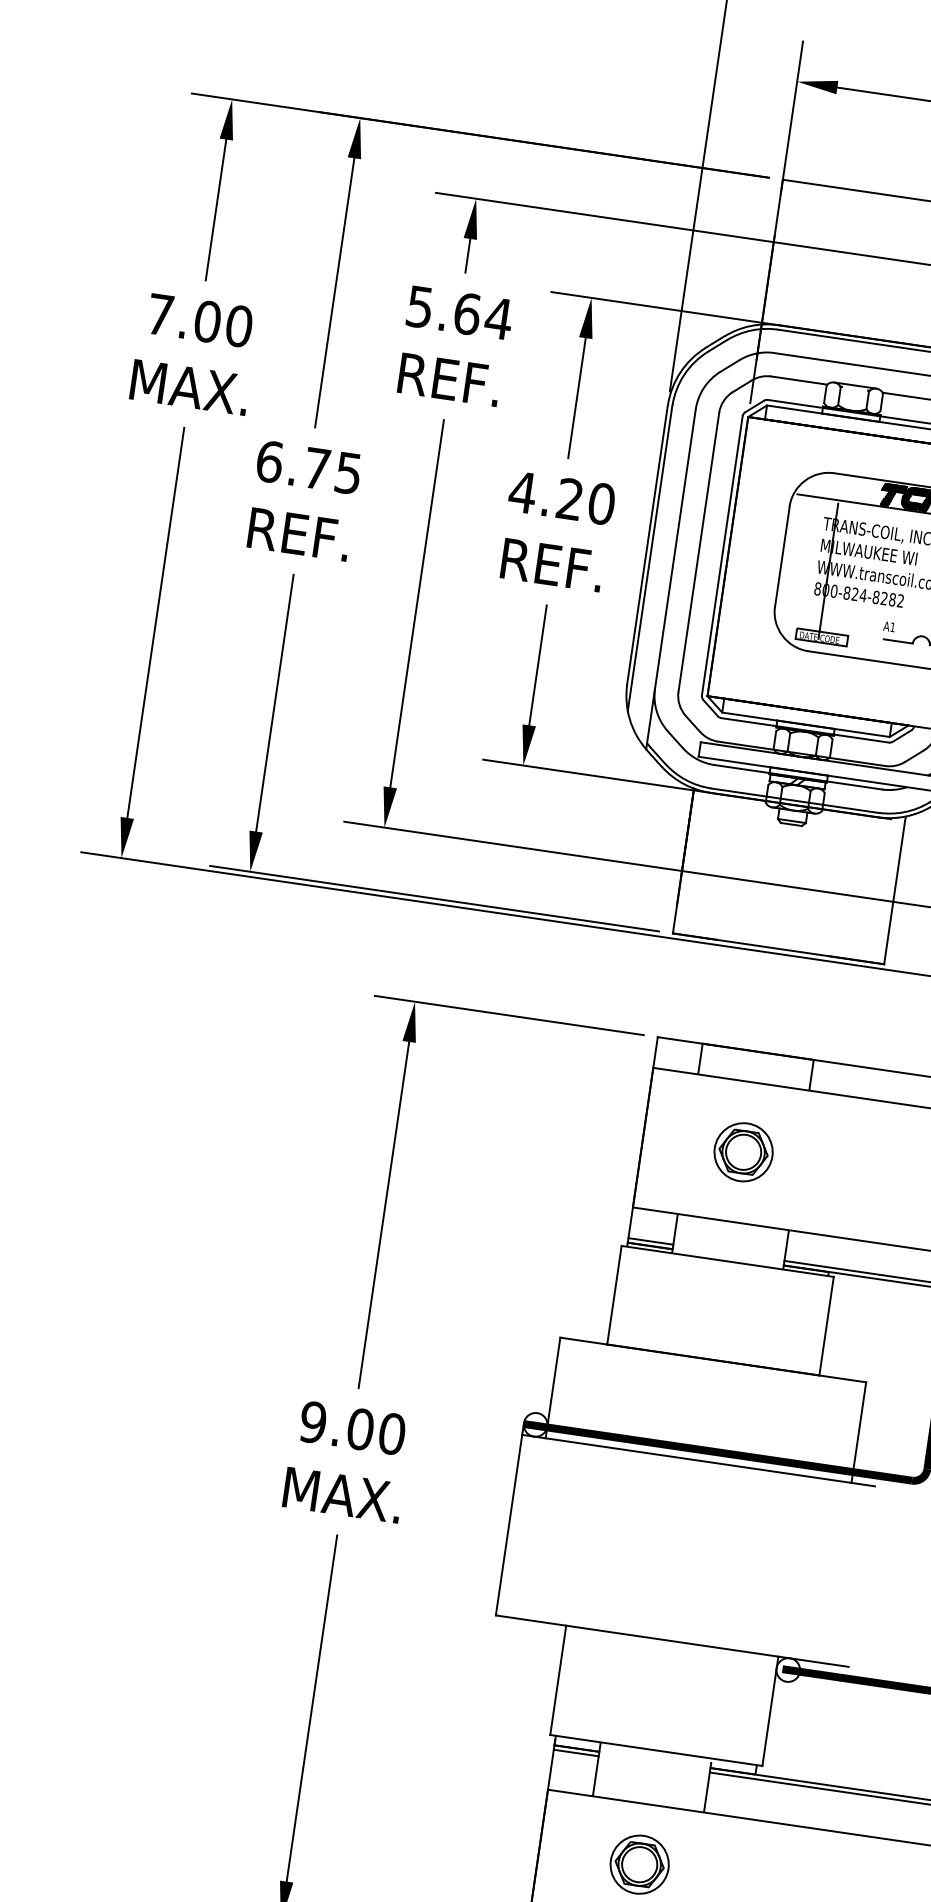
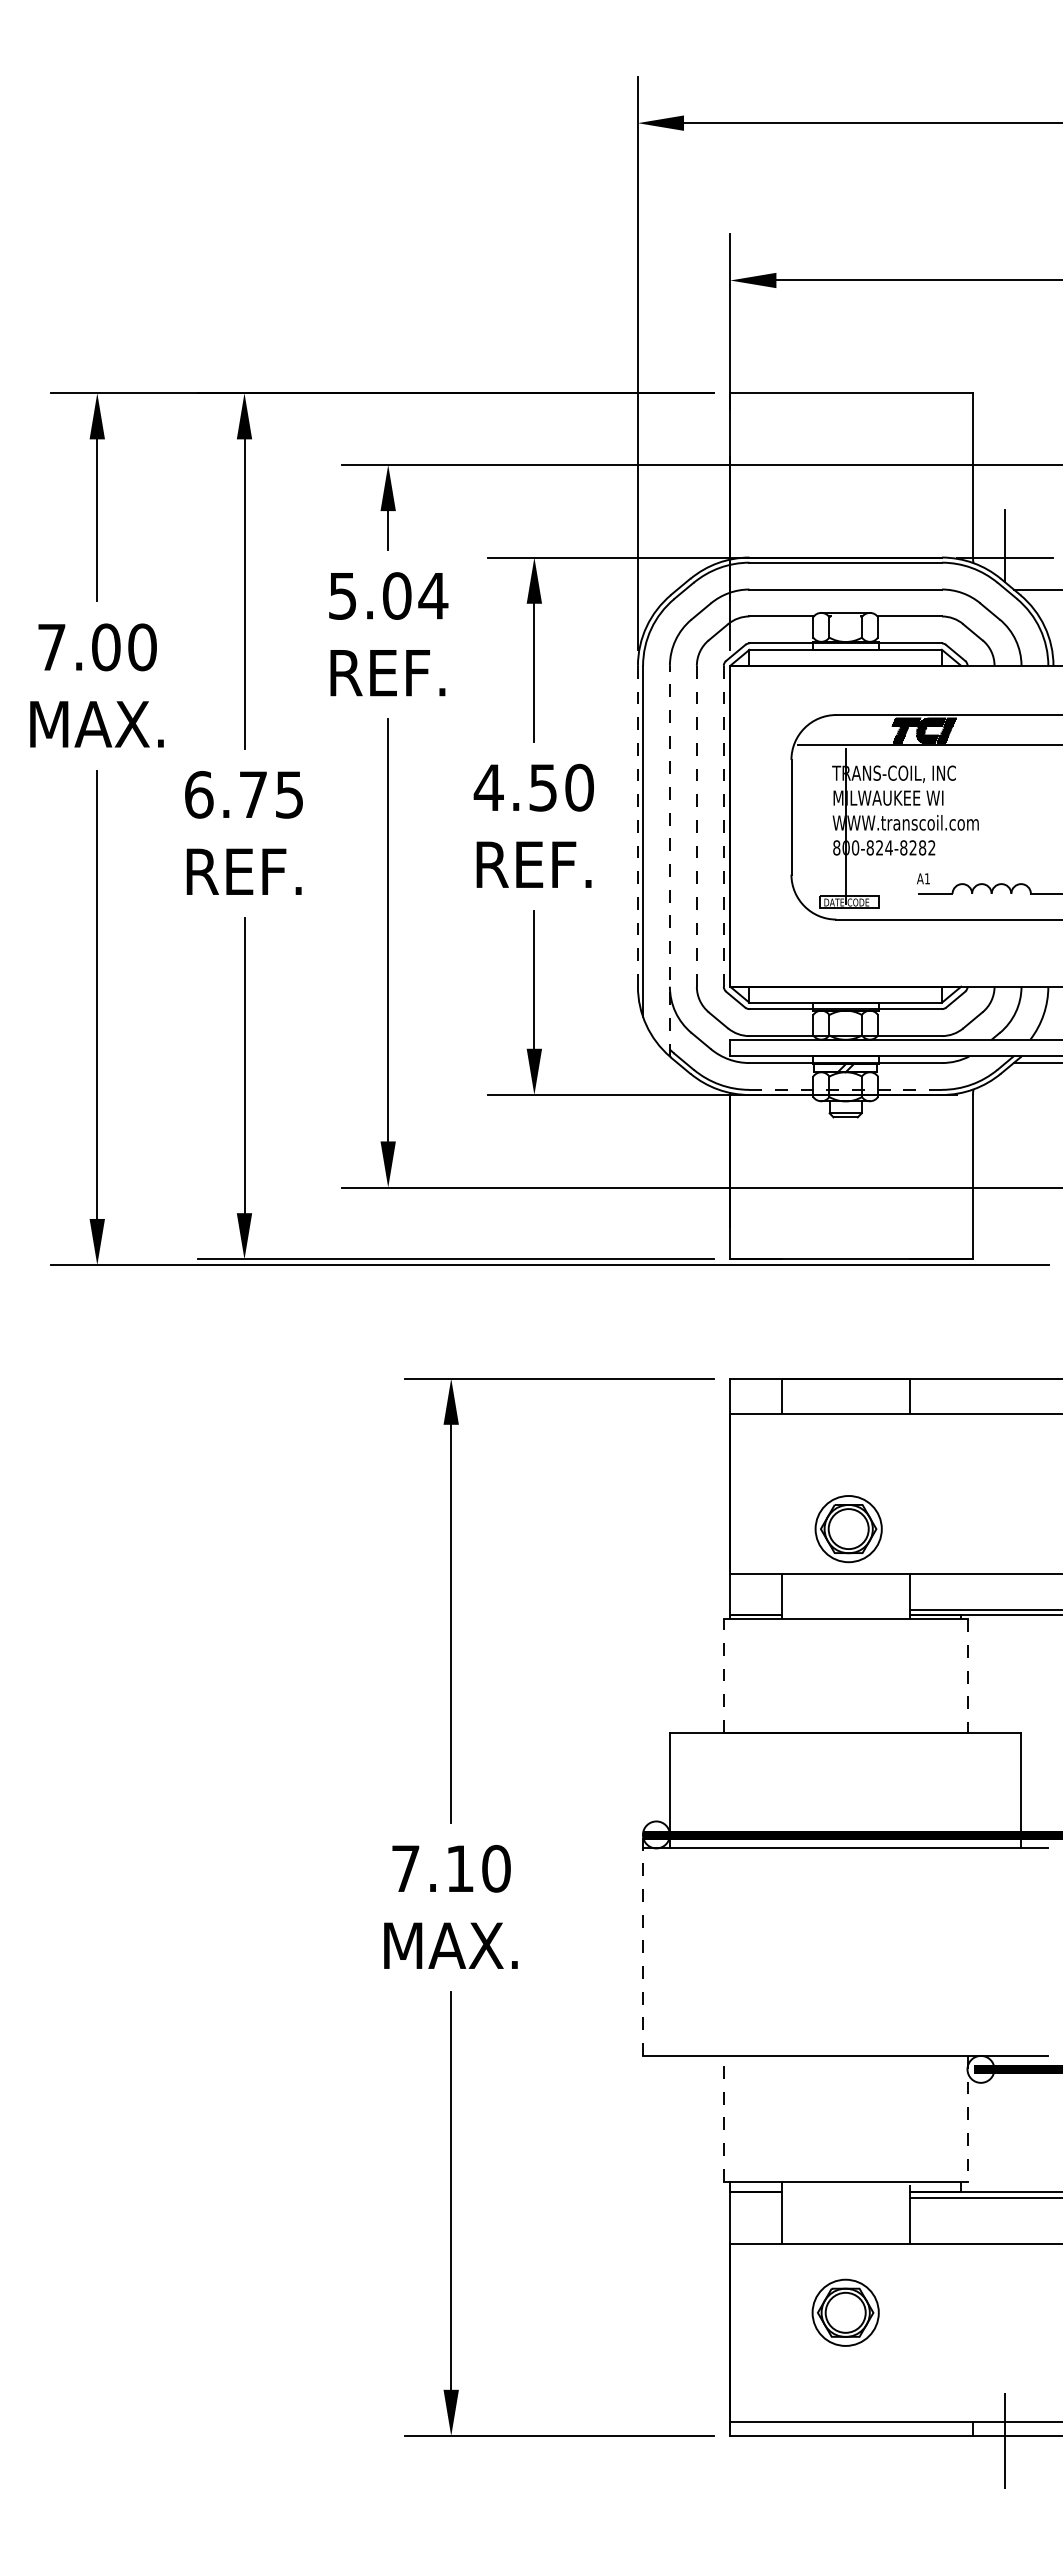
text: (467, 313) -> (397, 595), 5.64 -> 5.04
text: (569, 499) -> (542, 787), 4.20 -> 4.50
line: (647, 544) -> (637, 825), solid -> dashed
line: (698, 551) -> (696, 825), solid -> dashed
line: (722, 555) -> (723, 825), solid -> dashed
line: (670, 578) -> (669, 860), solid -> dashed
line: (794, 801) -> (845, 1090), solid -> dashed
part: (743, 1152) -> (848, 1529), moved
line: (650, 1241) -> (755, 1609), removed
line: (614, 1295) -> (723, 1676), solid -> dashed
line: (826, 1326) -> (967, 1676), solid -> dashed
text: (336, 1425) -> (432, 1868), 9.00 -> 7.10
line: (509, 1518) -> (642, 1944), solid -> dashed
line: (558, 1680) -> (723, 2118), solid -> dashed
line: (770, 1711) -> (967, 2118), solid -> dashed
line: (575, 1752) -> (755, 2197), removed

